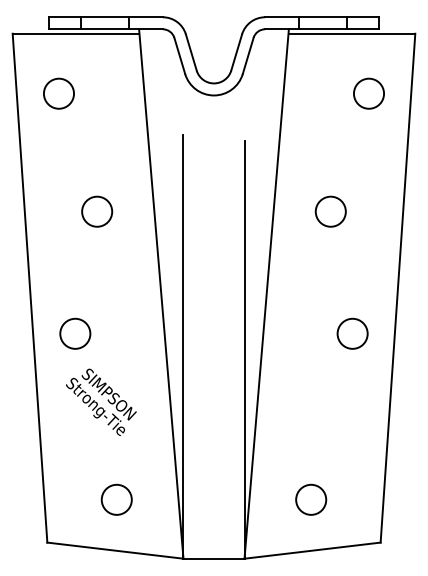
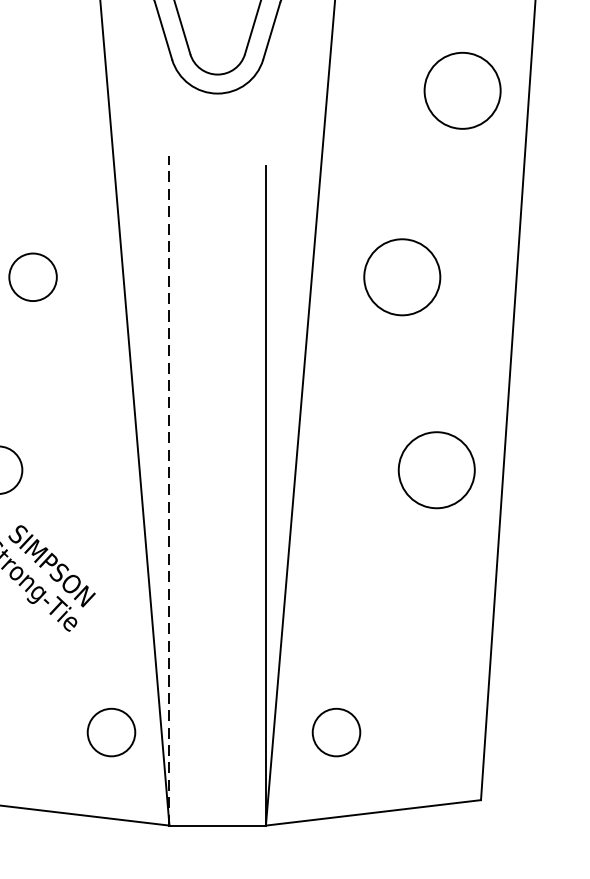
circle: (368, 93) -> (461, 90), size x1.6
circle: (330, 211) -> (401, 276), size x1.6
circle: (352, 333) -> (436, 469), size x1.6
line: (183, 346) -> (169, 490), solid -> dashed
circle: (116, 499) -> (111, 732), moved
circle: (311, 499) -> (337, 732), moved

